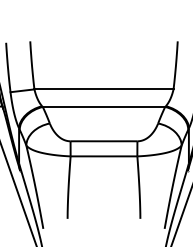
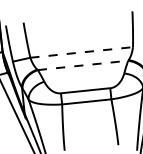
line: (104, 89) -> (82, 52), solid -> dashed
line: (104, 106) -> (83, 65), solid -> dashed

